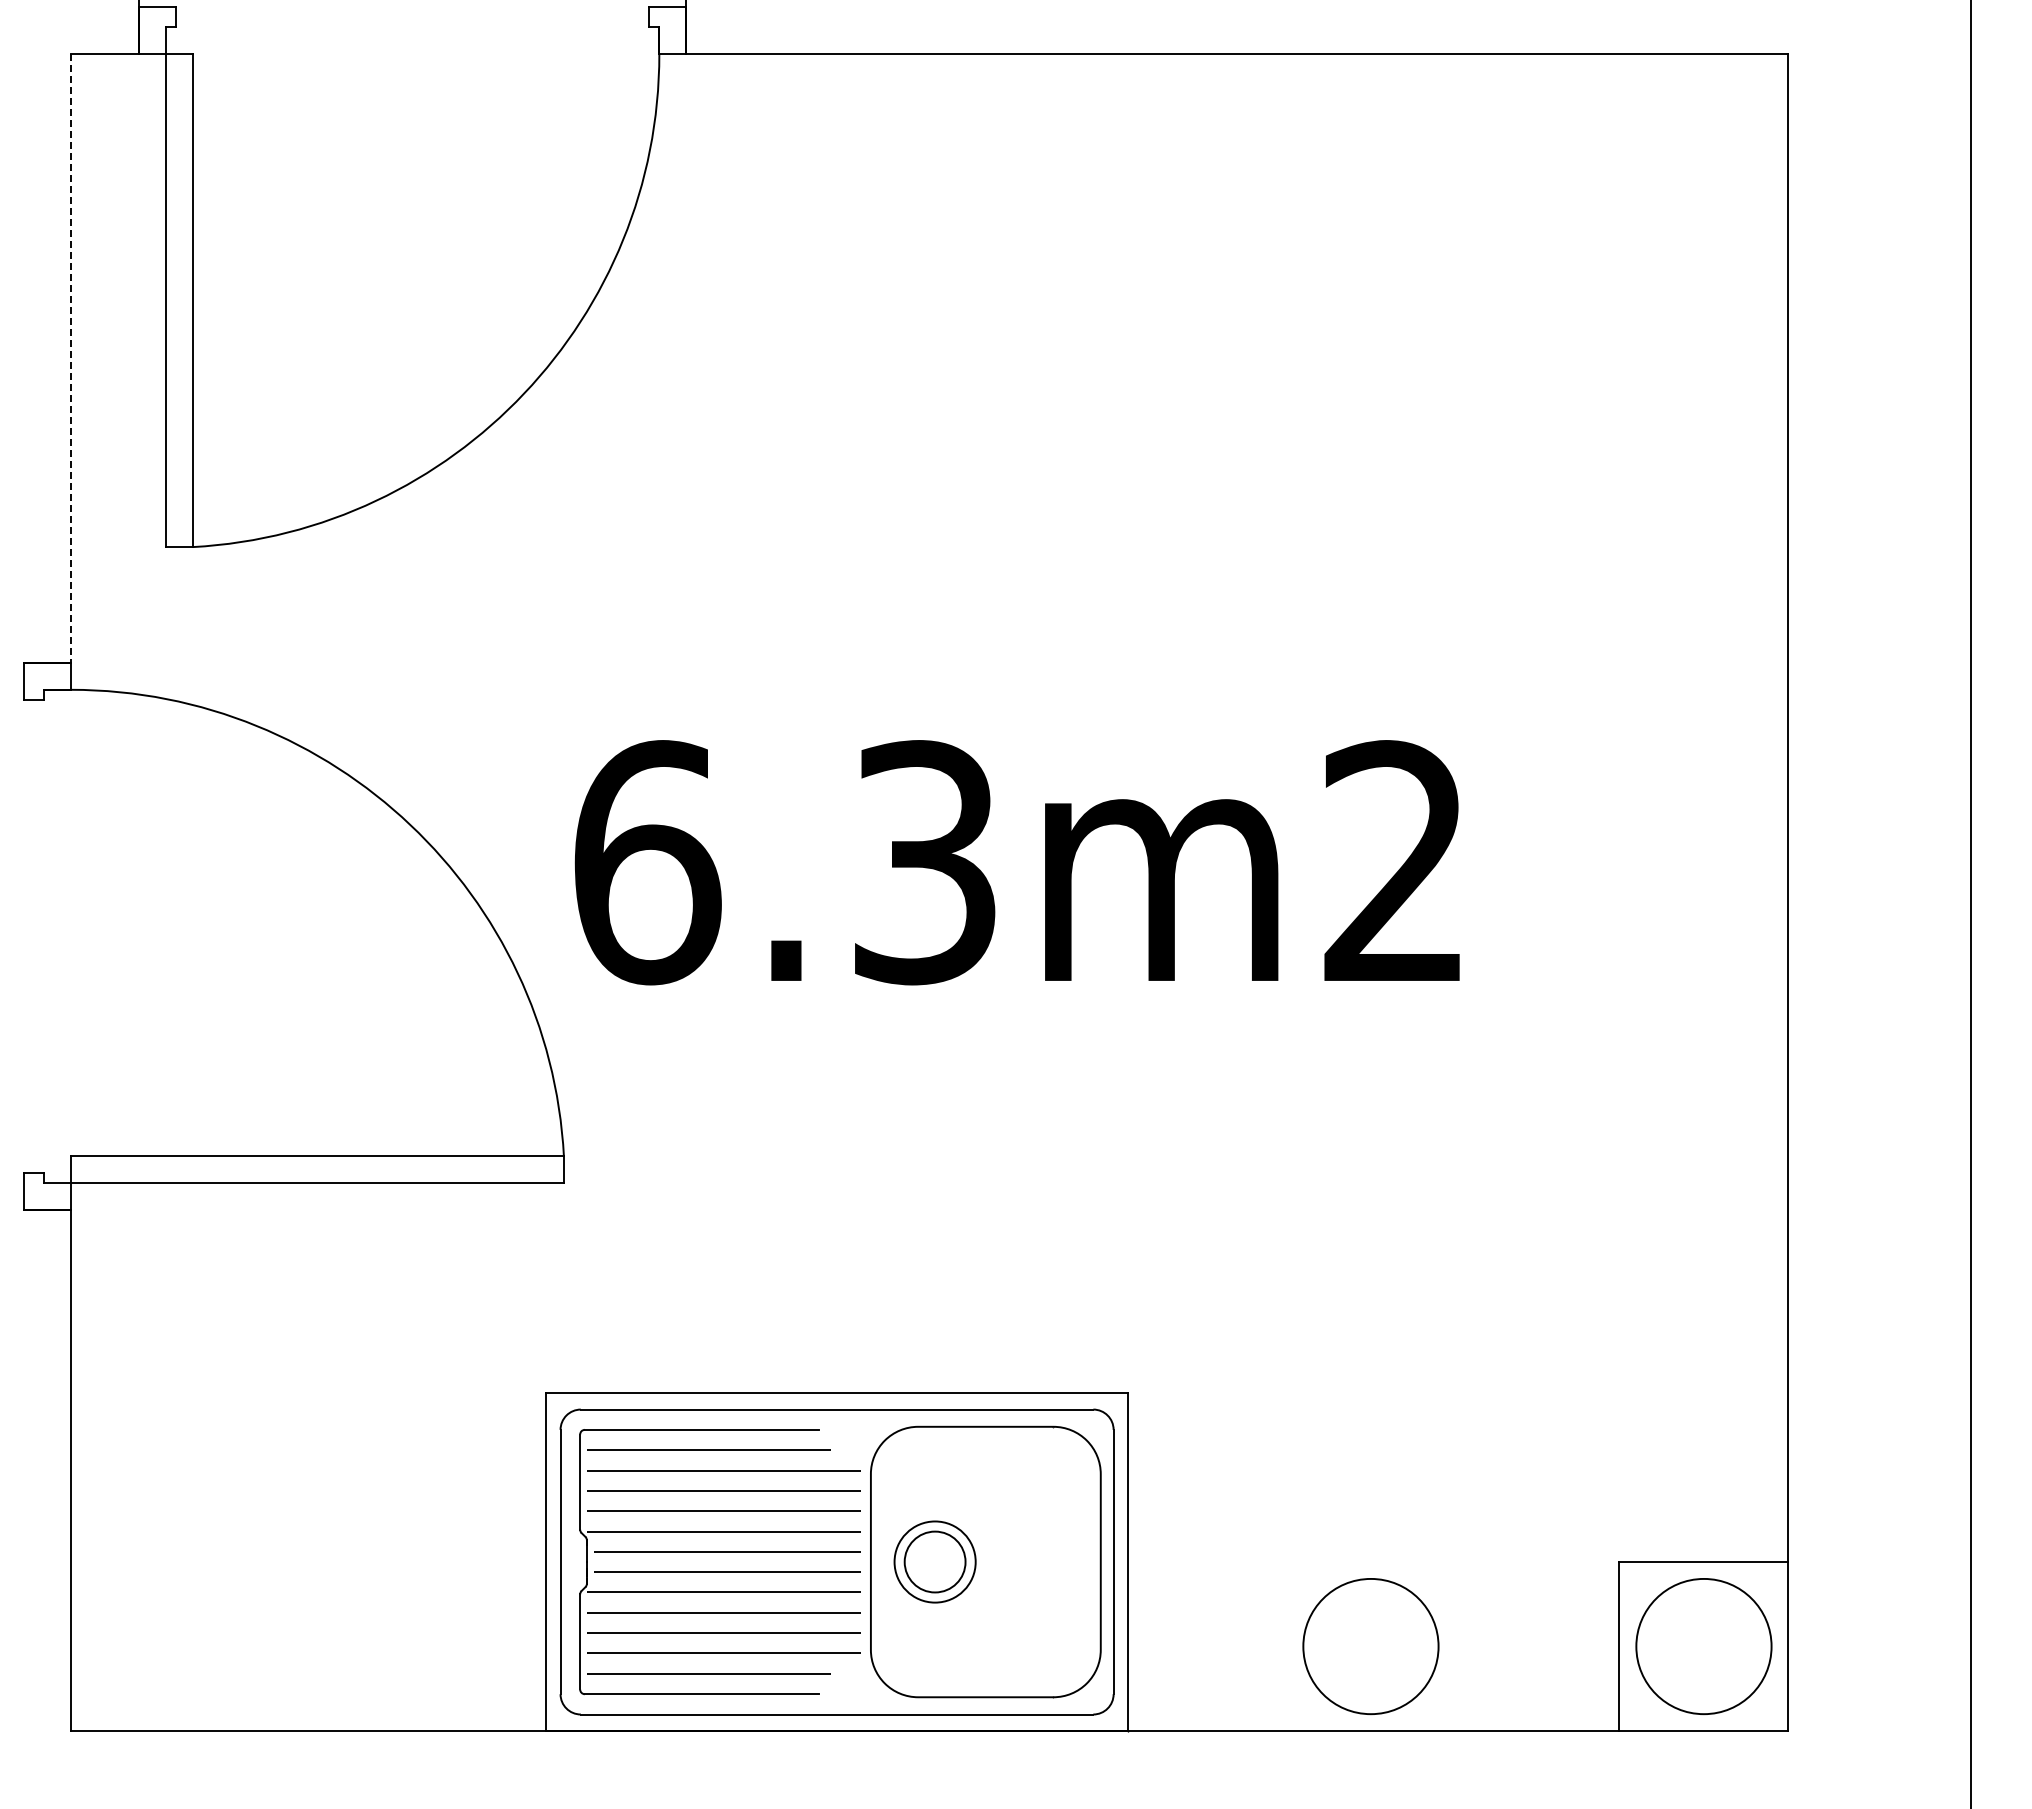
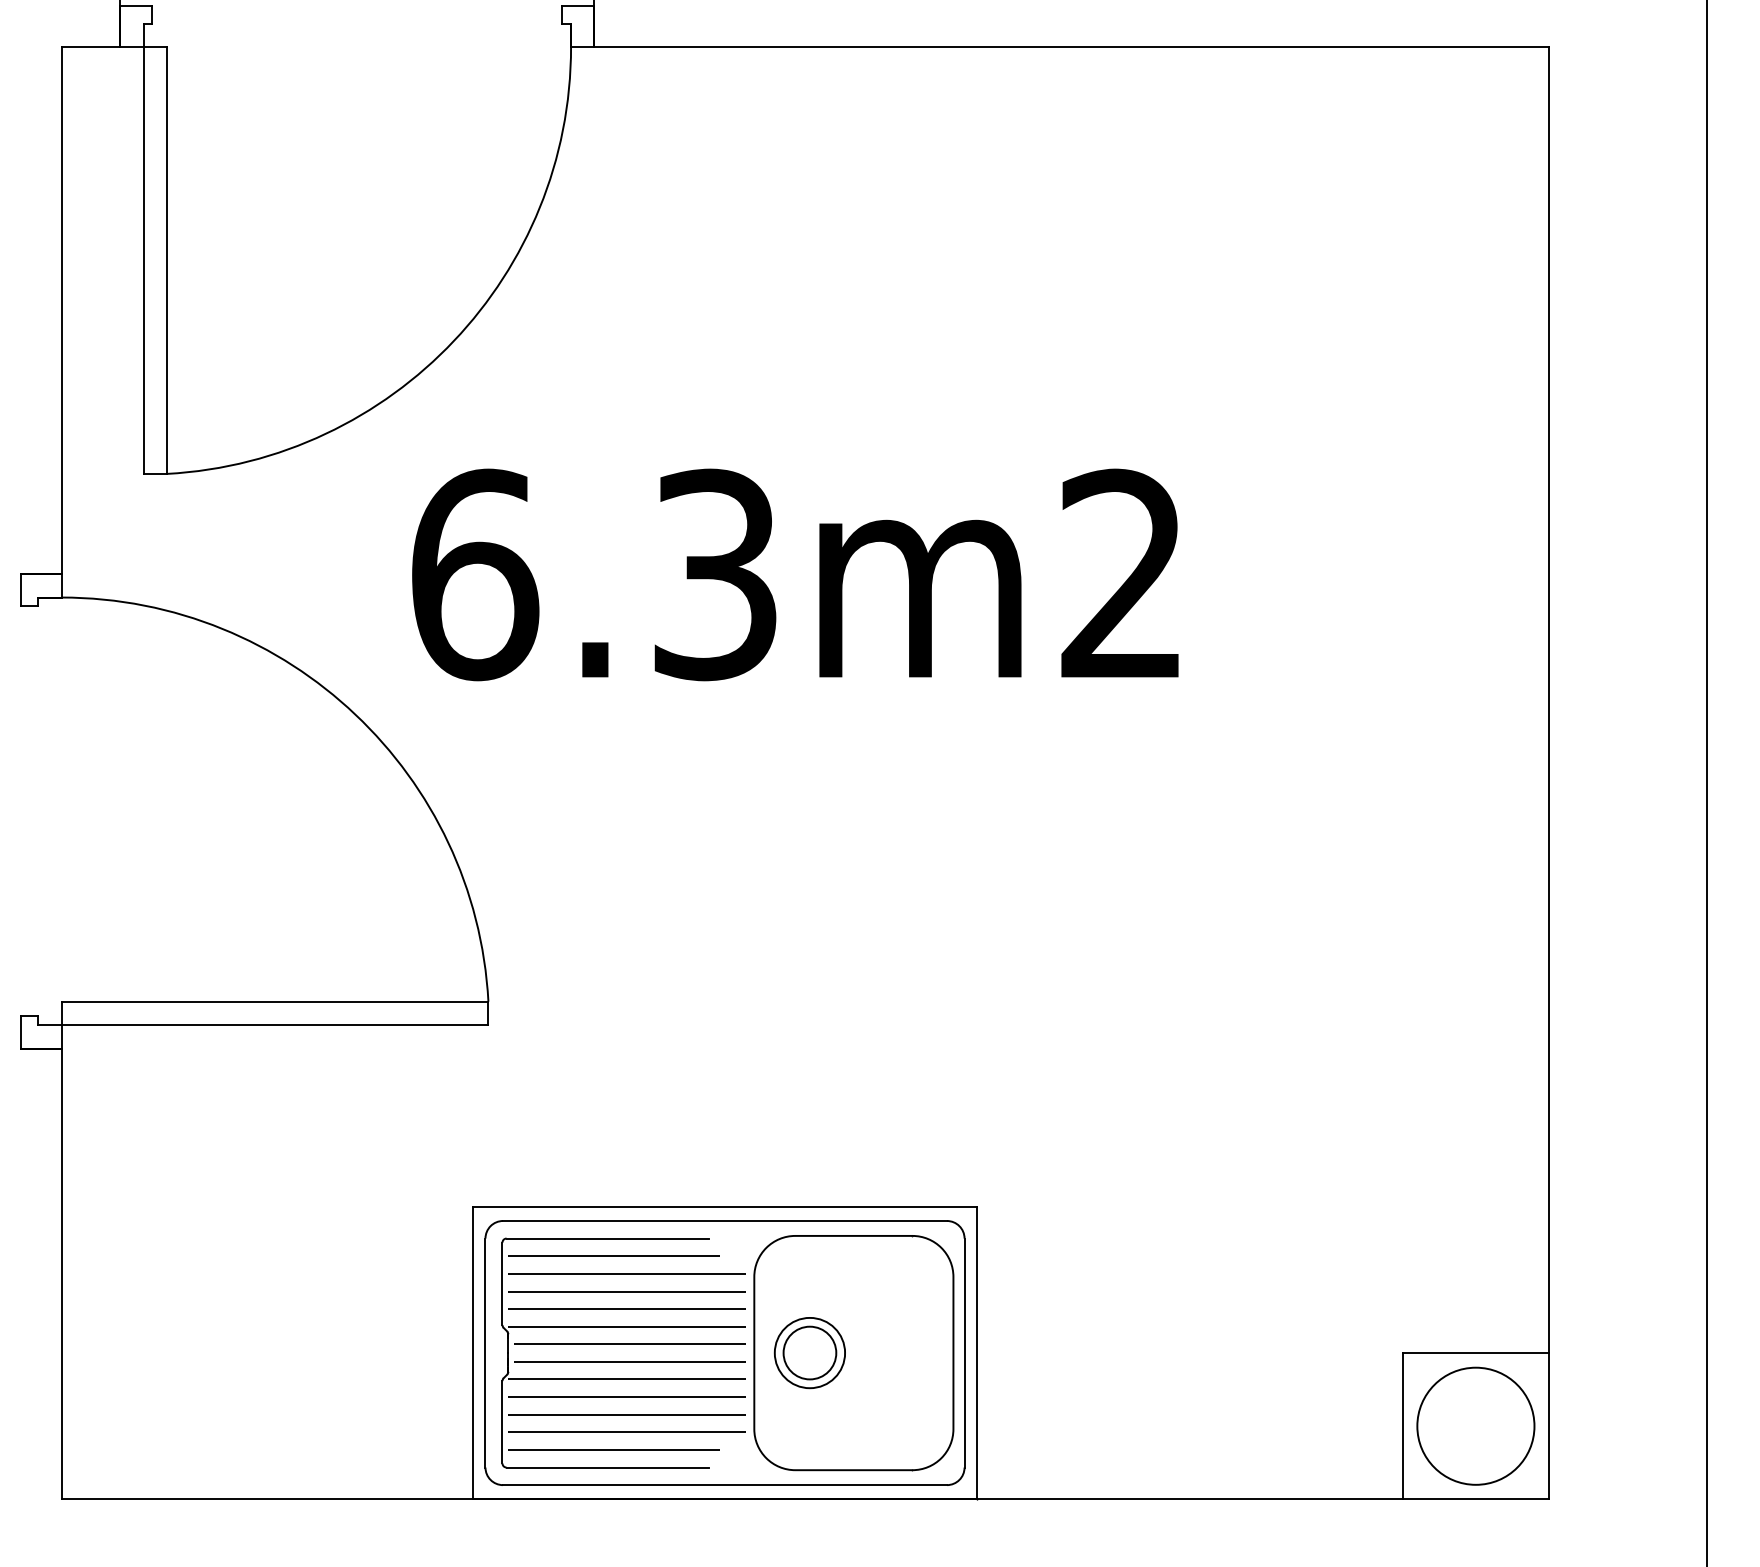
line: (71, 359) -> (61, 311), dashed -> solid
text: (1016, 862) -> (794, 574), moved
circle: (1370, 1646) -> (1187, 1426), removed

